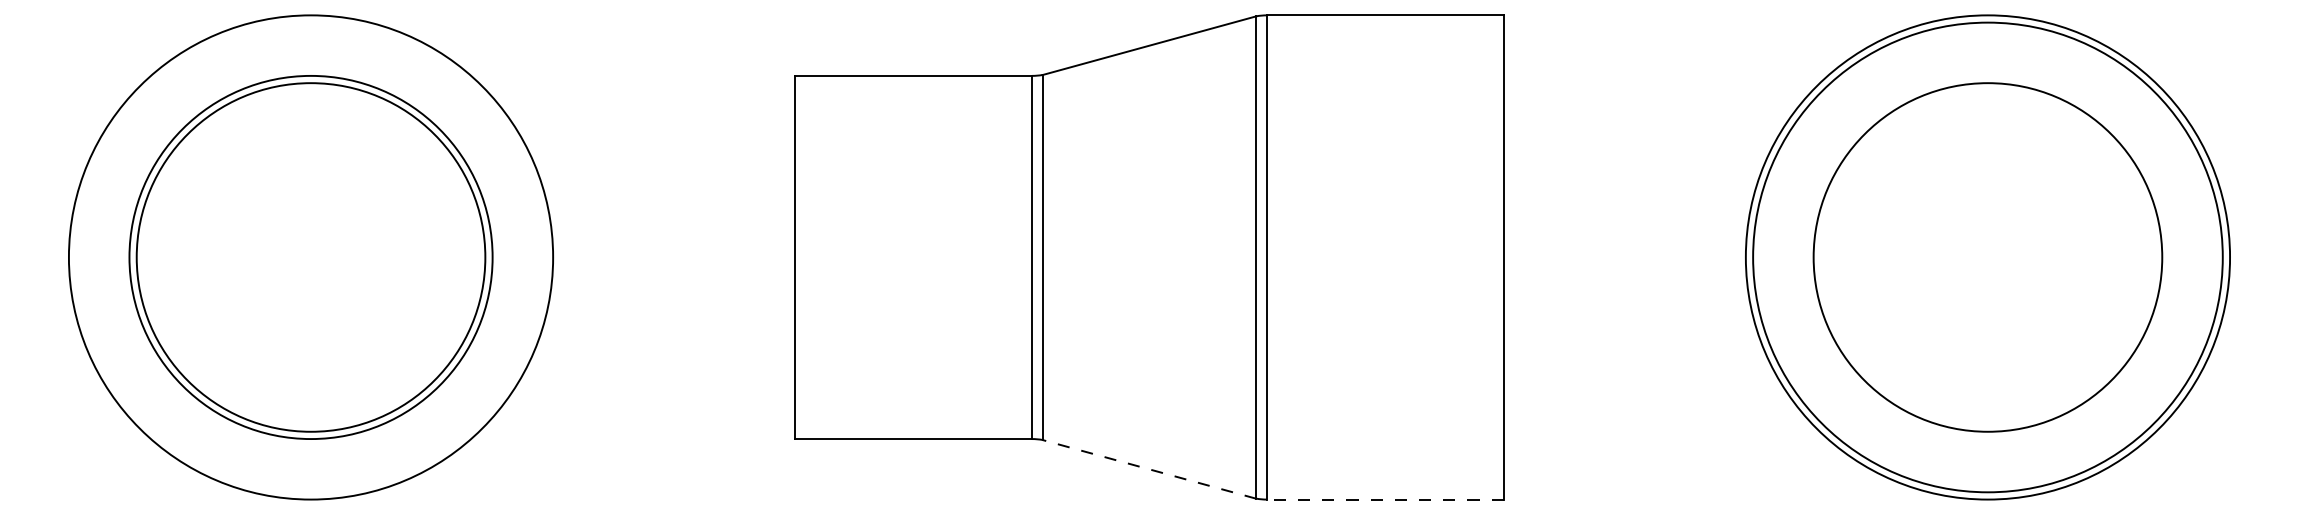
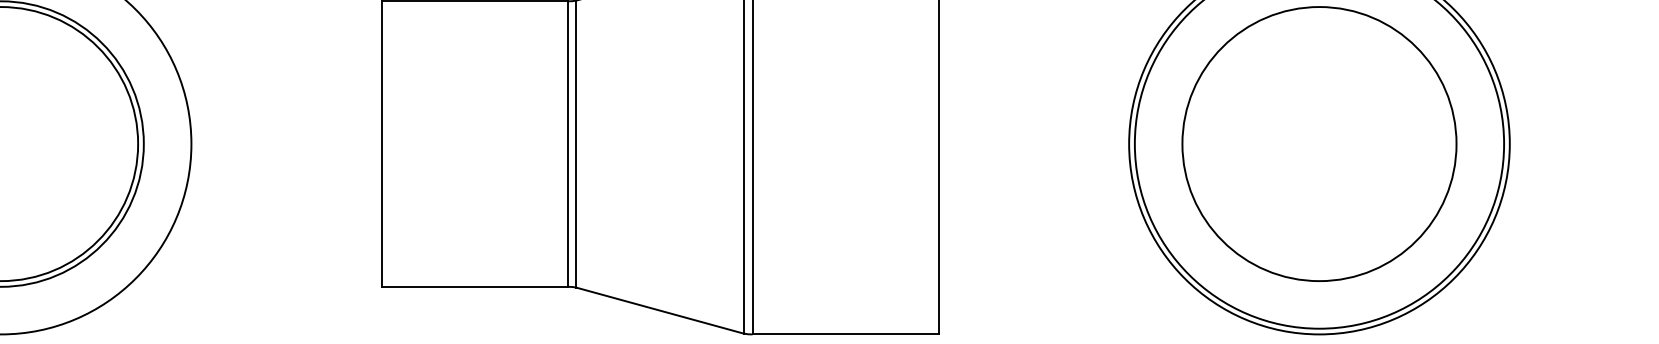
line: (1149, 469) -> (660, 310), dashed -> solid
line: (1384, 499) -> (845, 334), dashed -> solid

